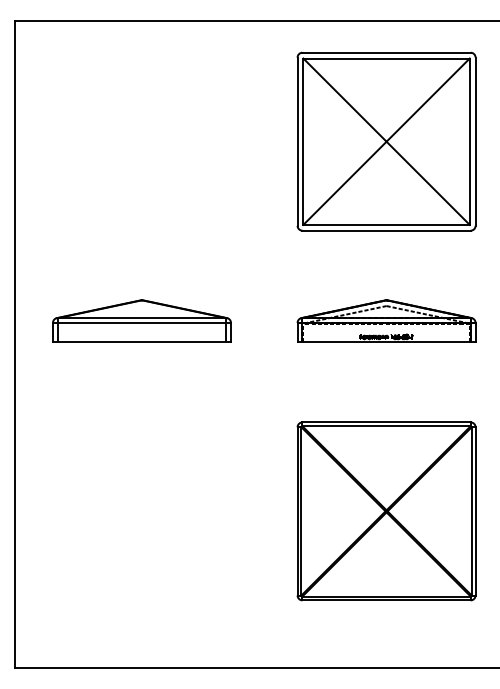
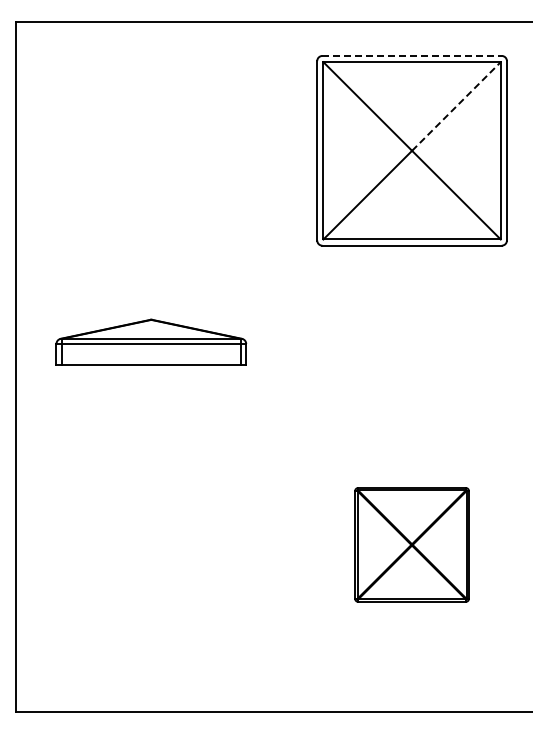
line: (386, 52) -> (412, 55), solid -> dashed
line: (428, 100) -> (456, 106), solid -> dashed
part: (386, 320) -> (411, 341), removed
part: (386, 511) -> (411, 544), size x0.6

